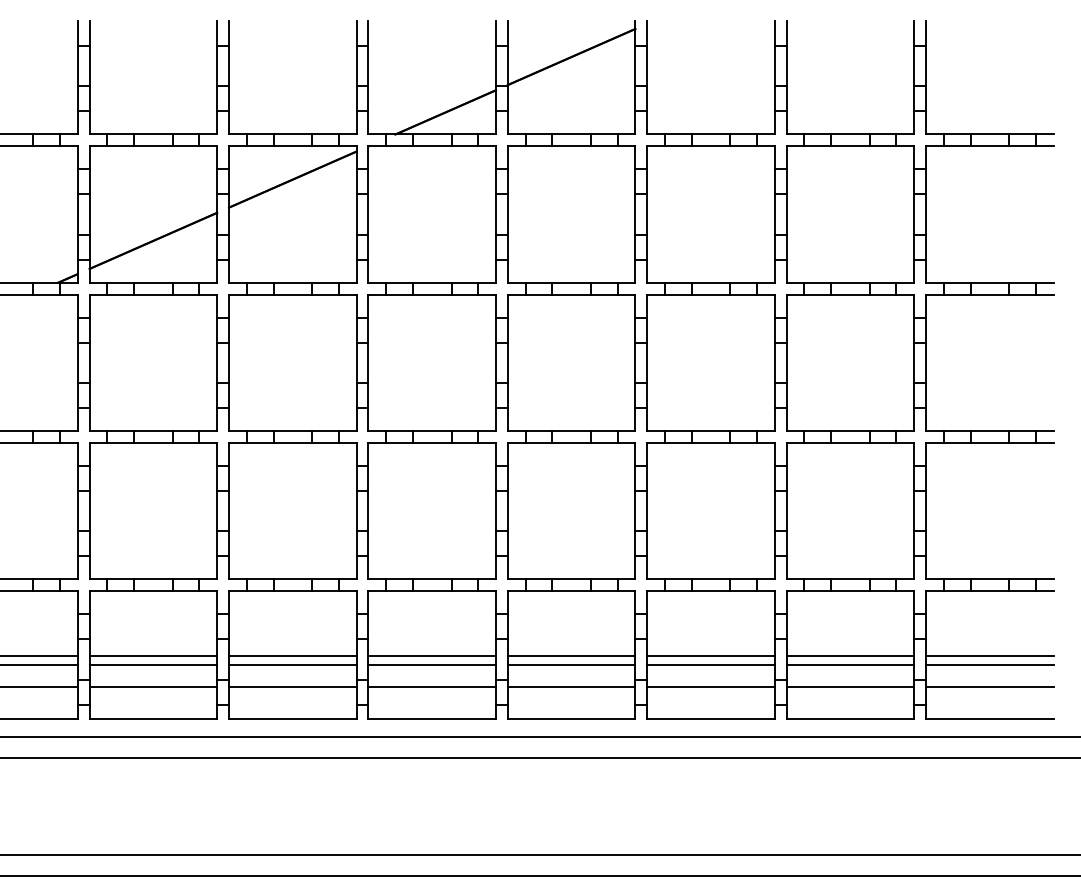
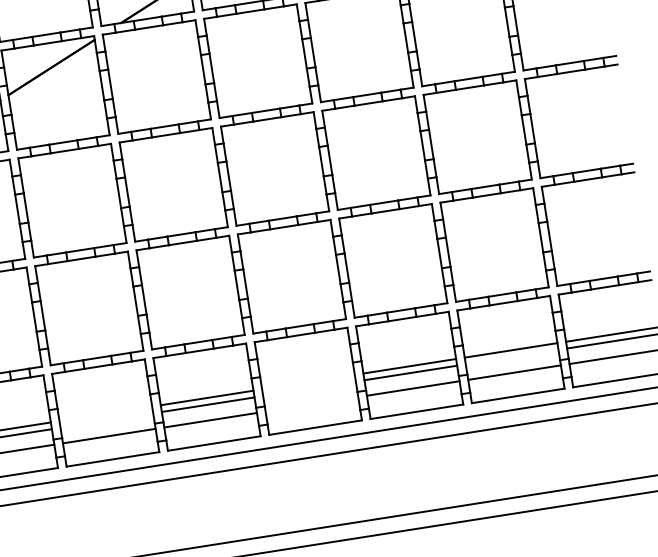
line: (292, 656) -> (105, 414), removed
line: (571, 656) -> (308, 382), removed
line: (292, 665) -> (106, 420), removed
line: (571, 665) -> (309, 388), removed
line: (850, 665) -> (512, 357), removed
line: (571, 686) -> (311, 404), removed

